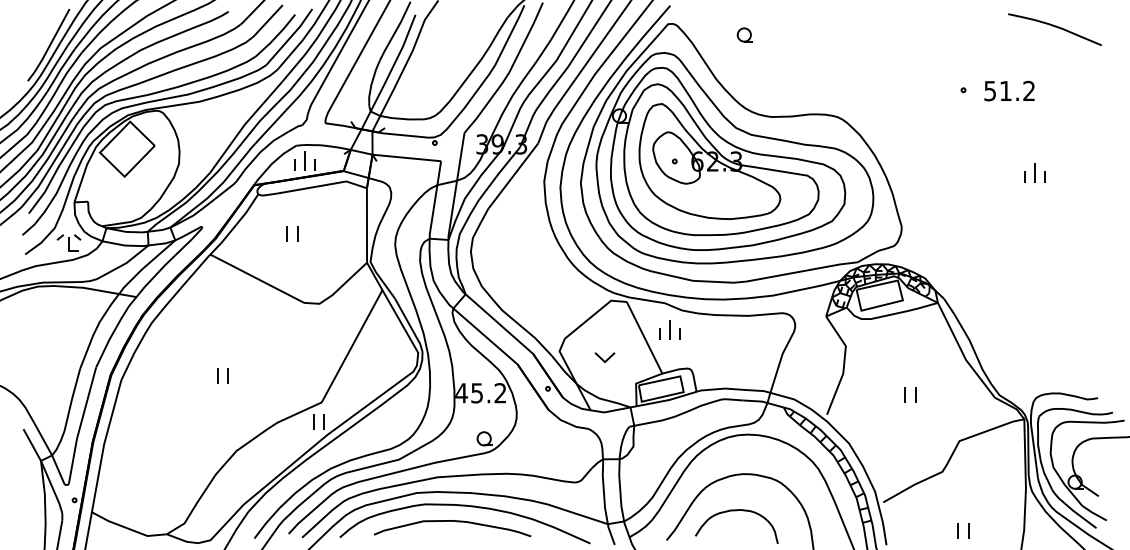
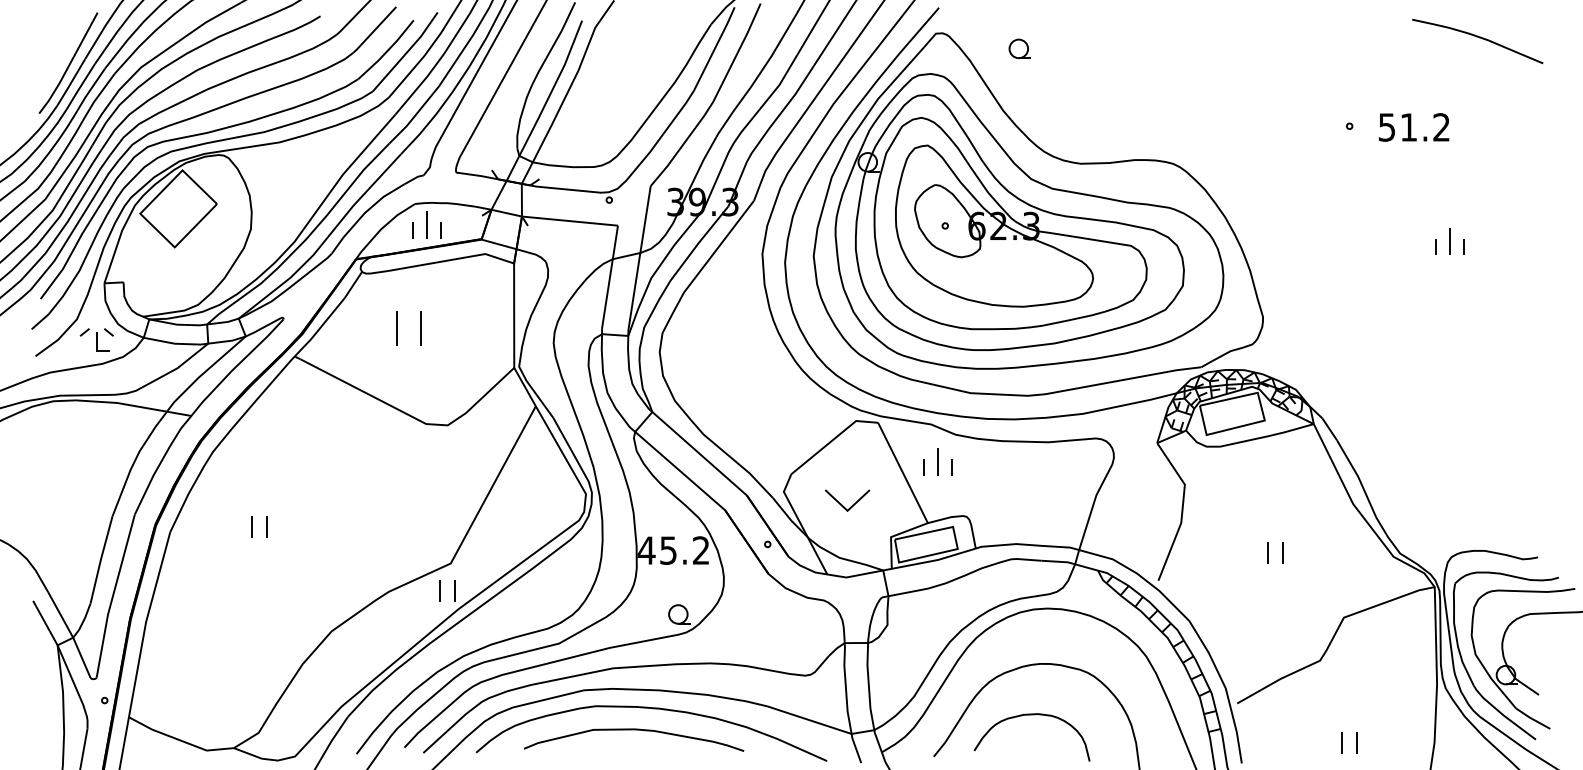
part: (744, 34) -> (1019, 48), moved
part: (292, 233) -> (409, 326), size x1.6
part: (604, 357) -> (846, 500), size x1.6
part: (222, 375) -> (258, 525), moved

